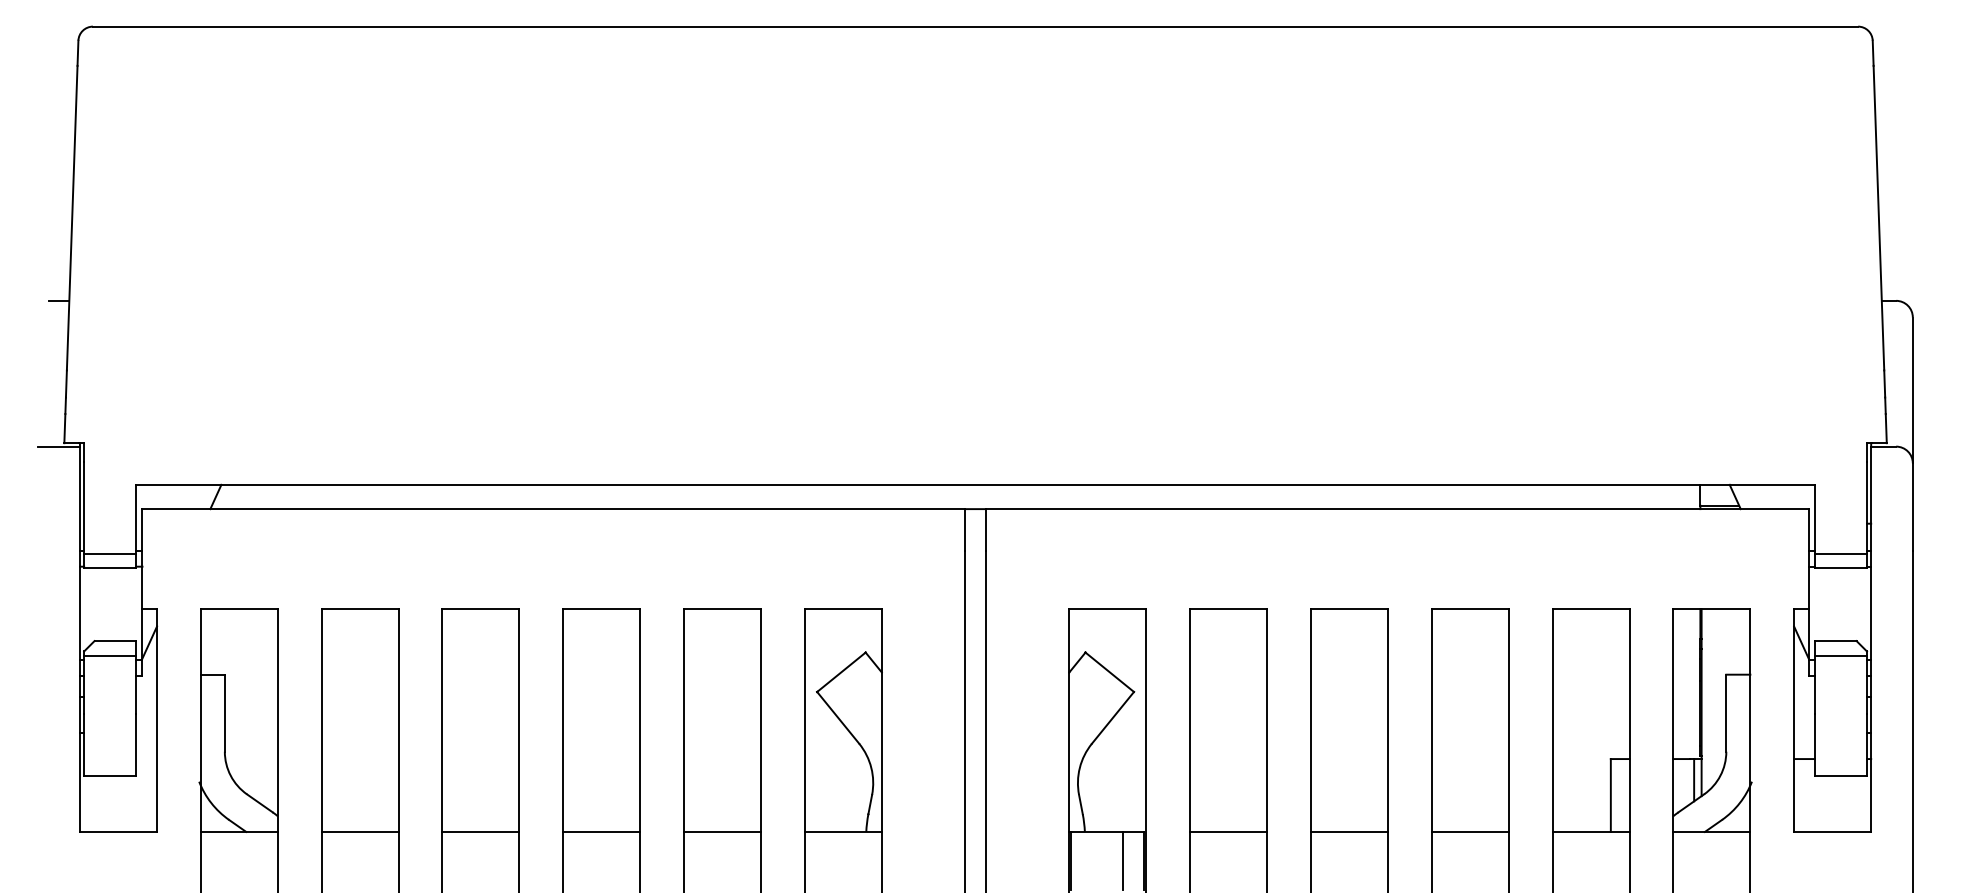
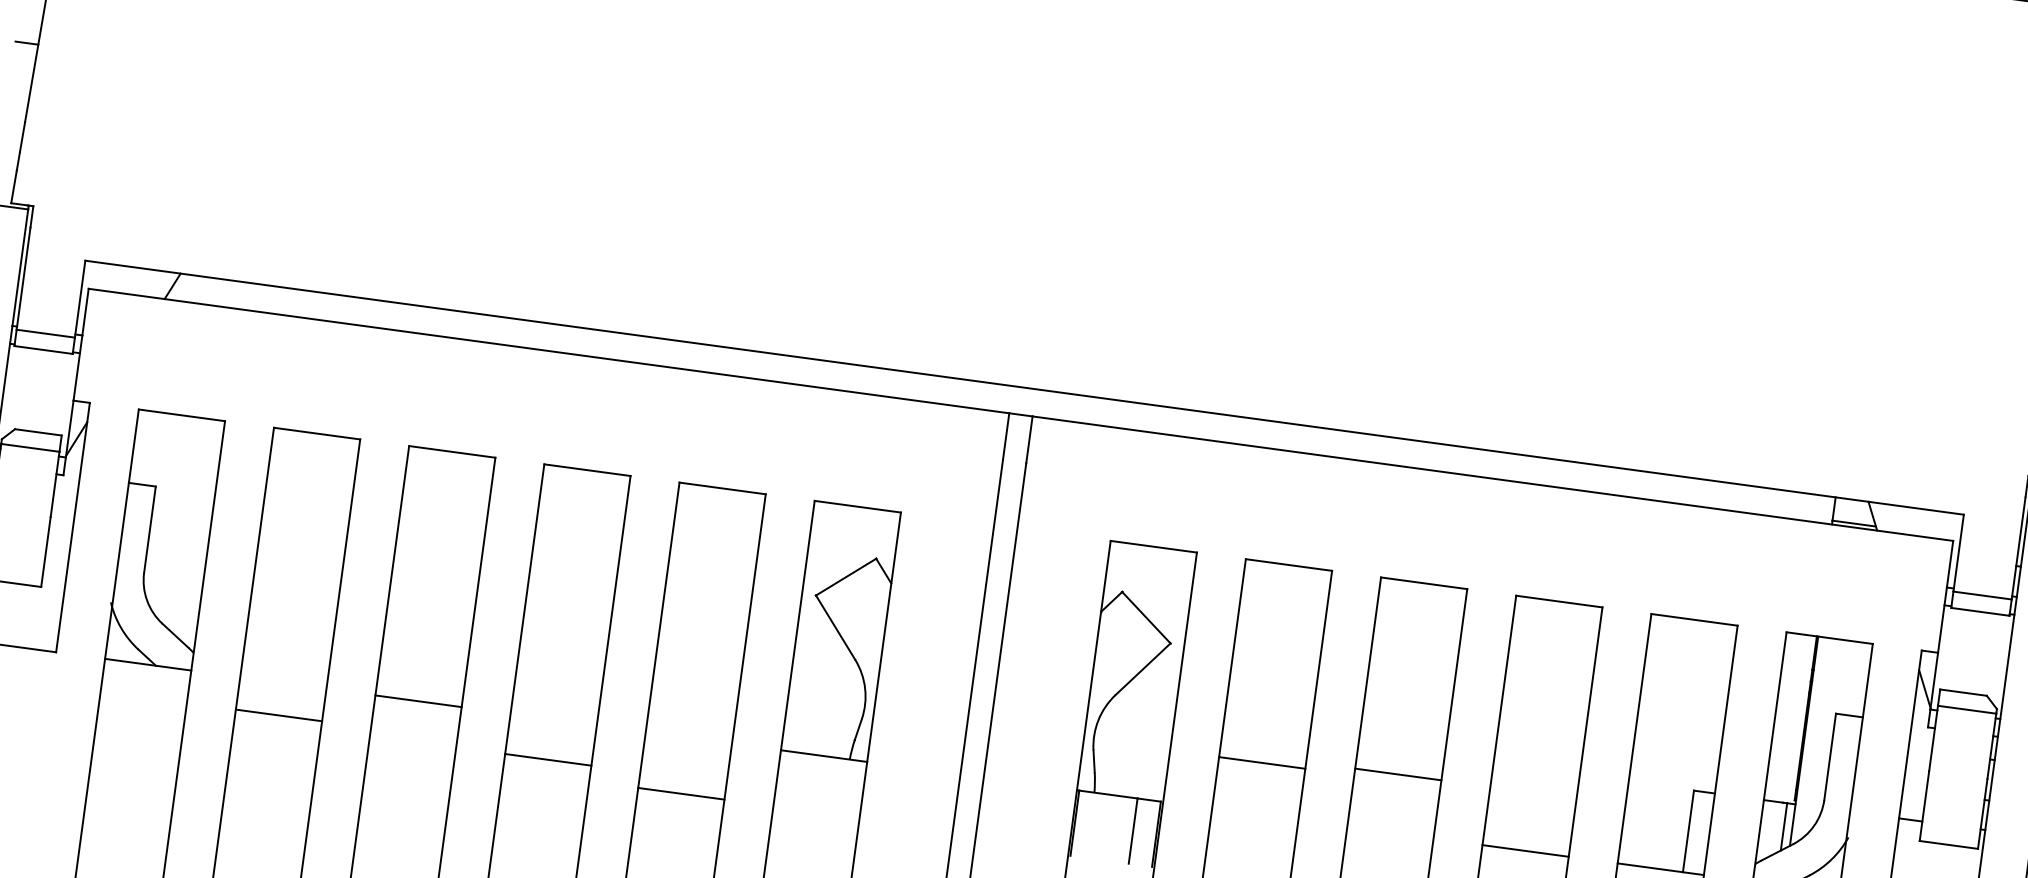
line: (359, 831) -> (278, 714), moved
line: (601, 831) -> (548, 759), moved
line: (722, 831) -> (681, 793), moved
line: (1228, 831) -> (1262, 762), moved
line: (1348, 831) -> (1397, 773), moved

